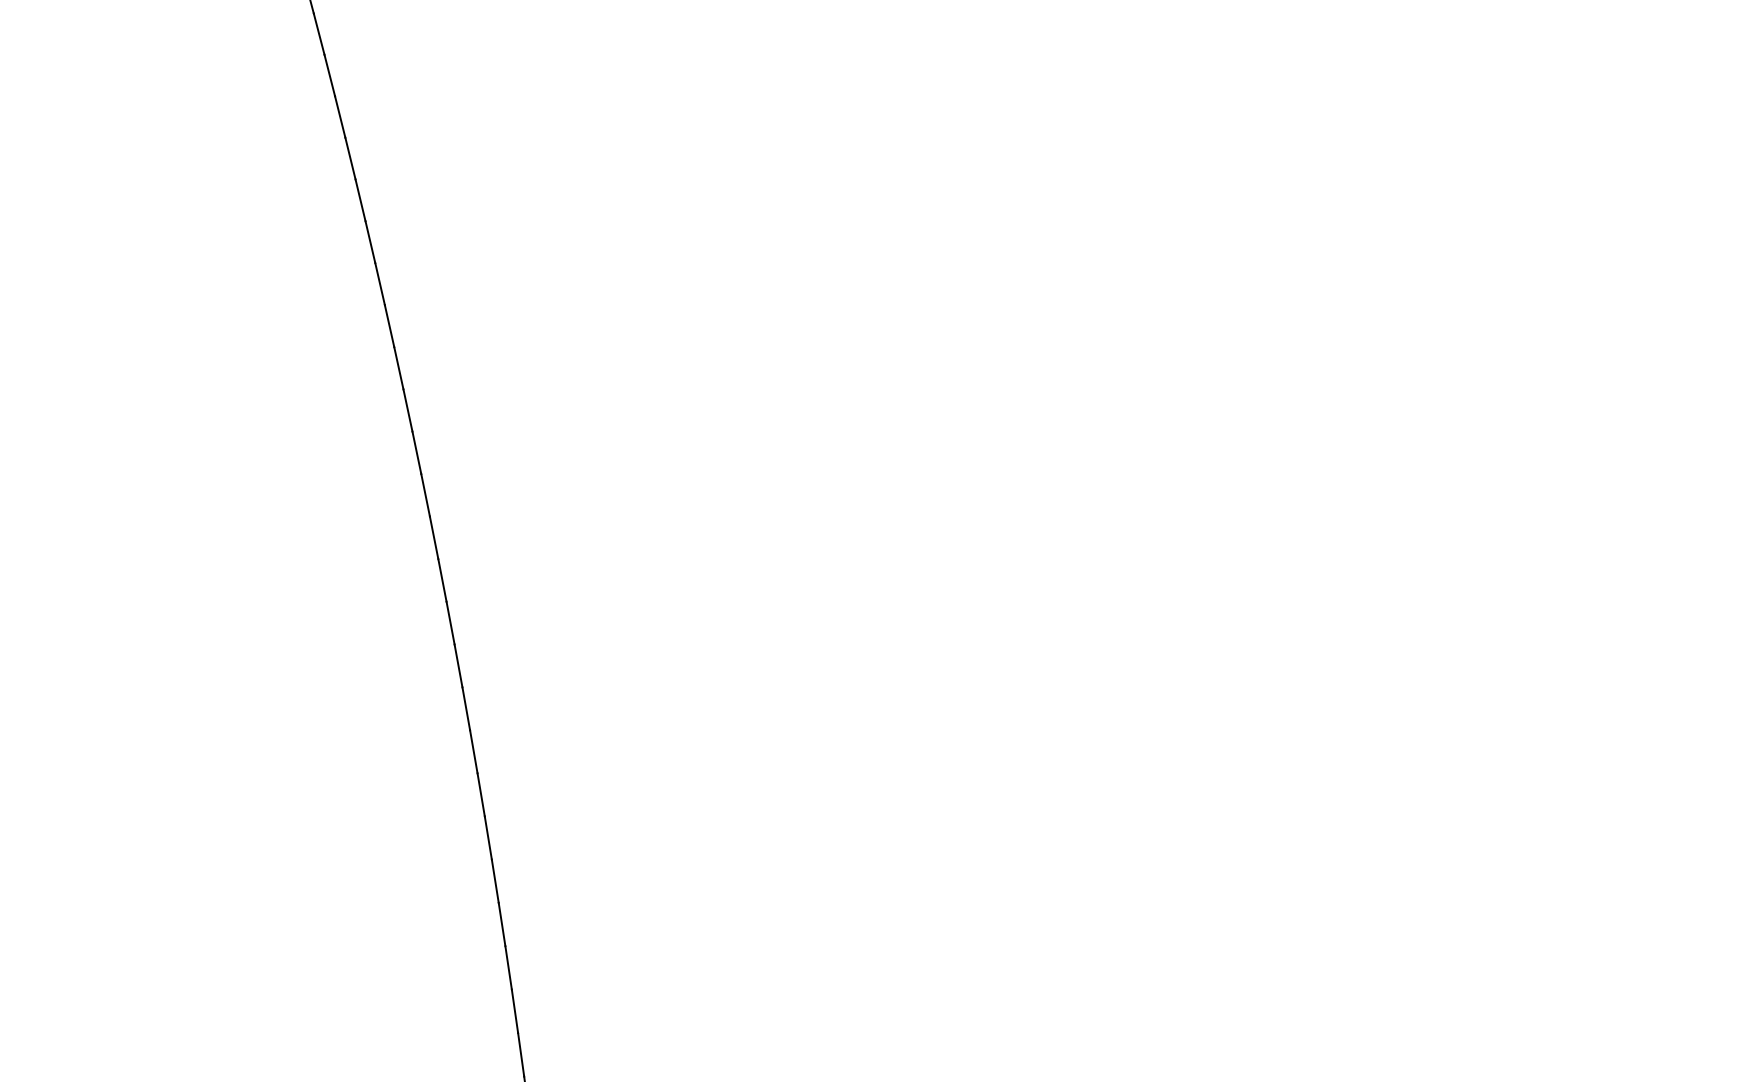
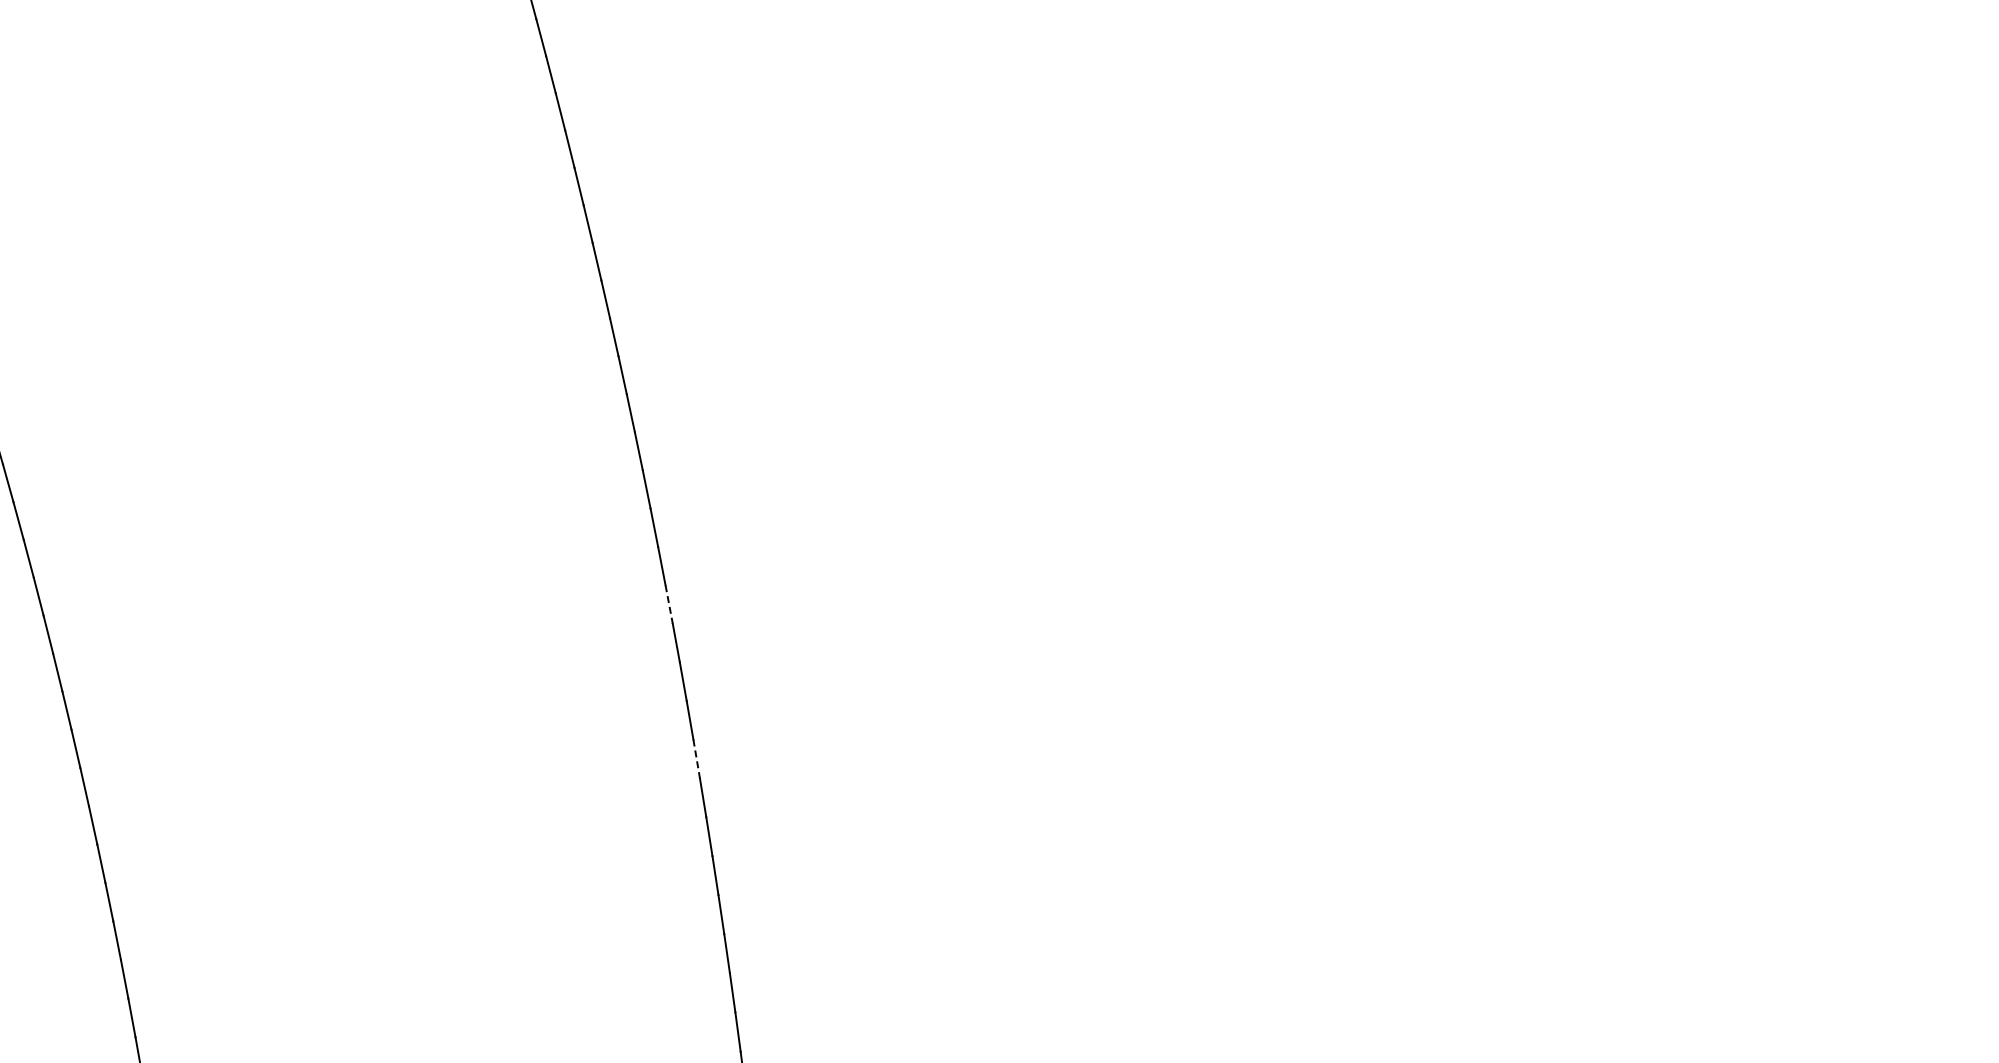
line: (450, 623) -> (669, 604), solid -> dashed
line: (480, 795) -> (696, 759), solid -> dashed

